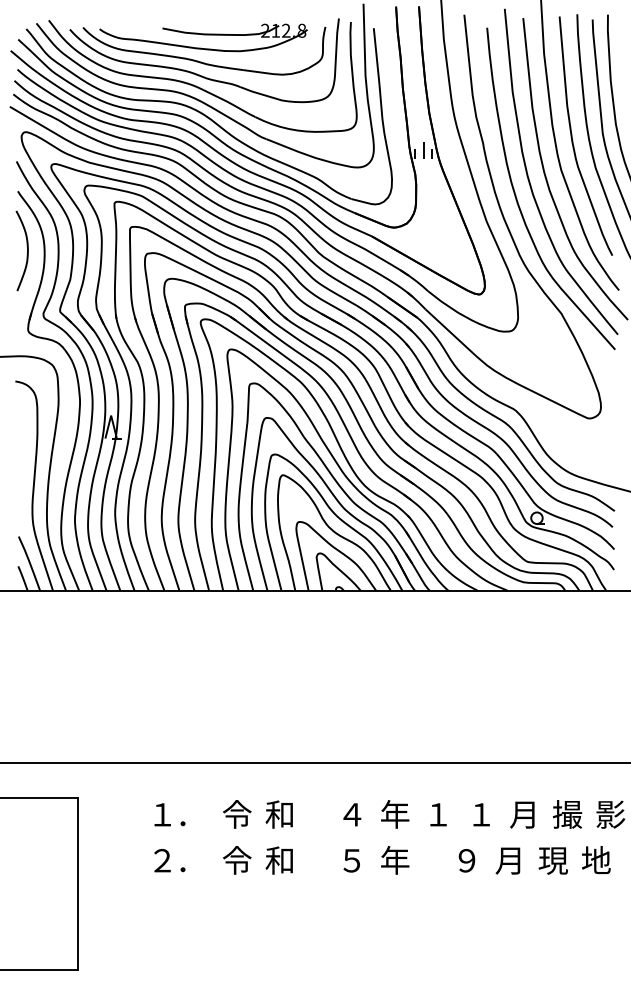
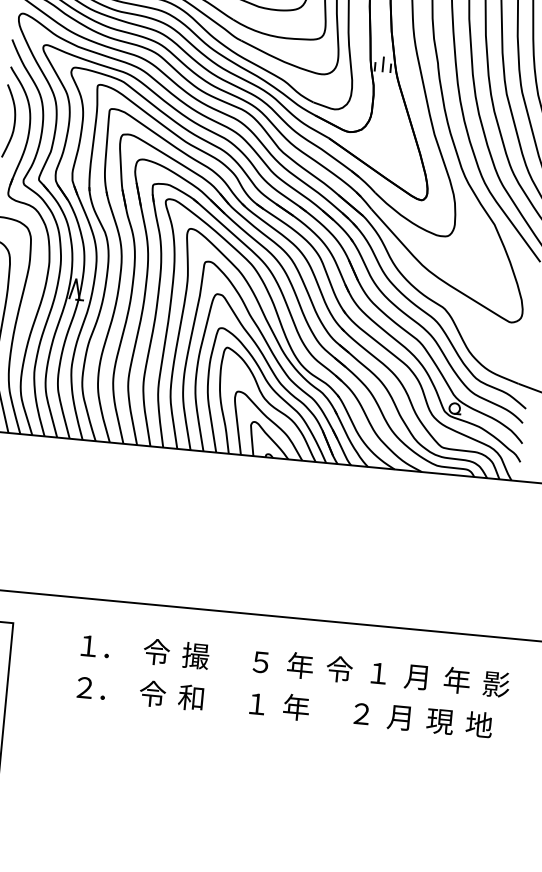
text: (279, 814) -> (195, 655), 和 -> 撮
text: (352, 814) -> (261, 662), ４ -> ５
text: (438, 814) -> (339, 669), １ -> 令
text: (567, 814) -> (457, 680), 撮 -> 年
text: (351, 860) -> (256, 703), ５ -> １
text: (466, 860) -> (361, 713), ９ -> ２

